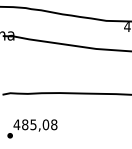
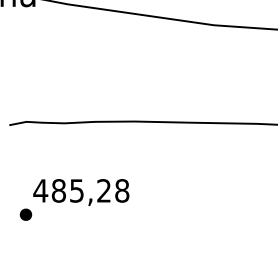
text: (45, 124) -> (103, 190), 485,08 -> 485,28

